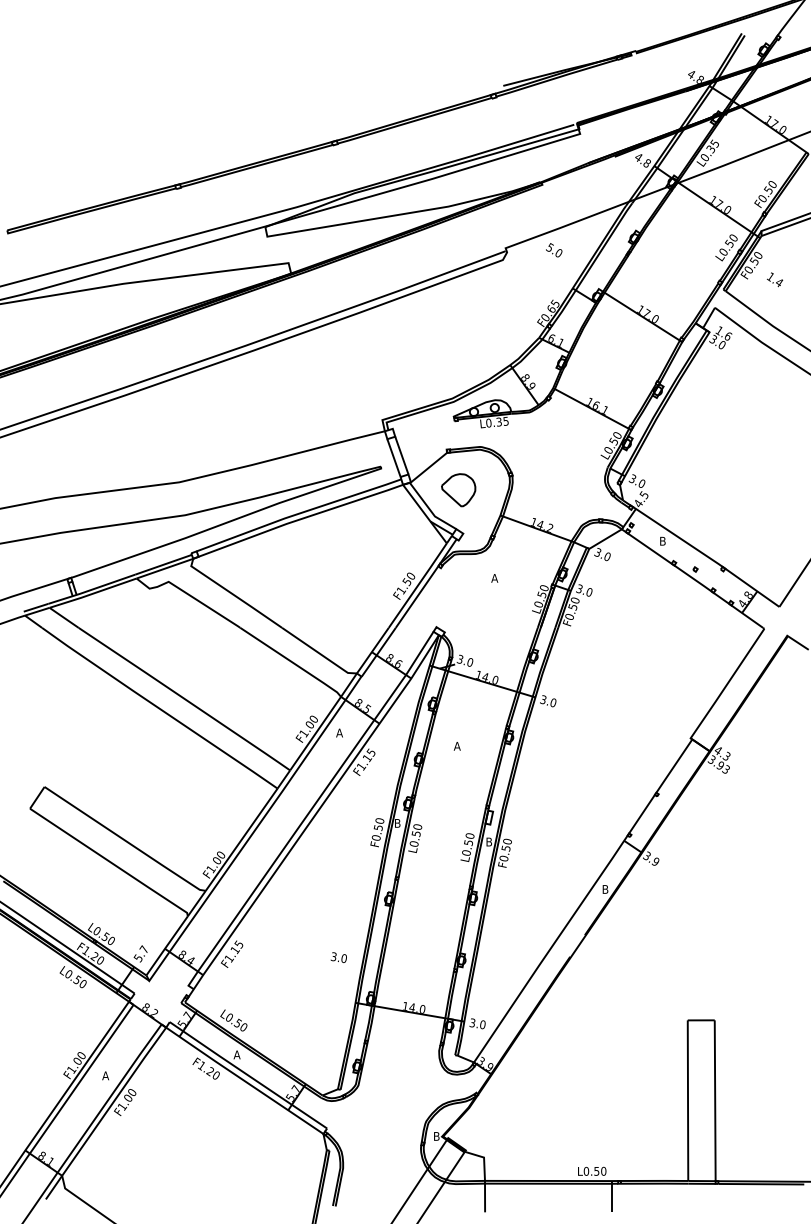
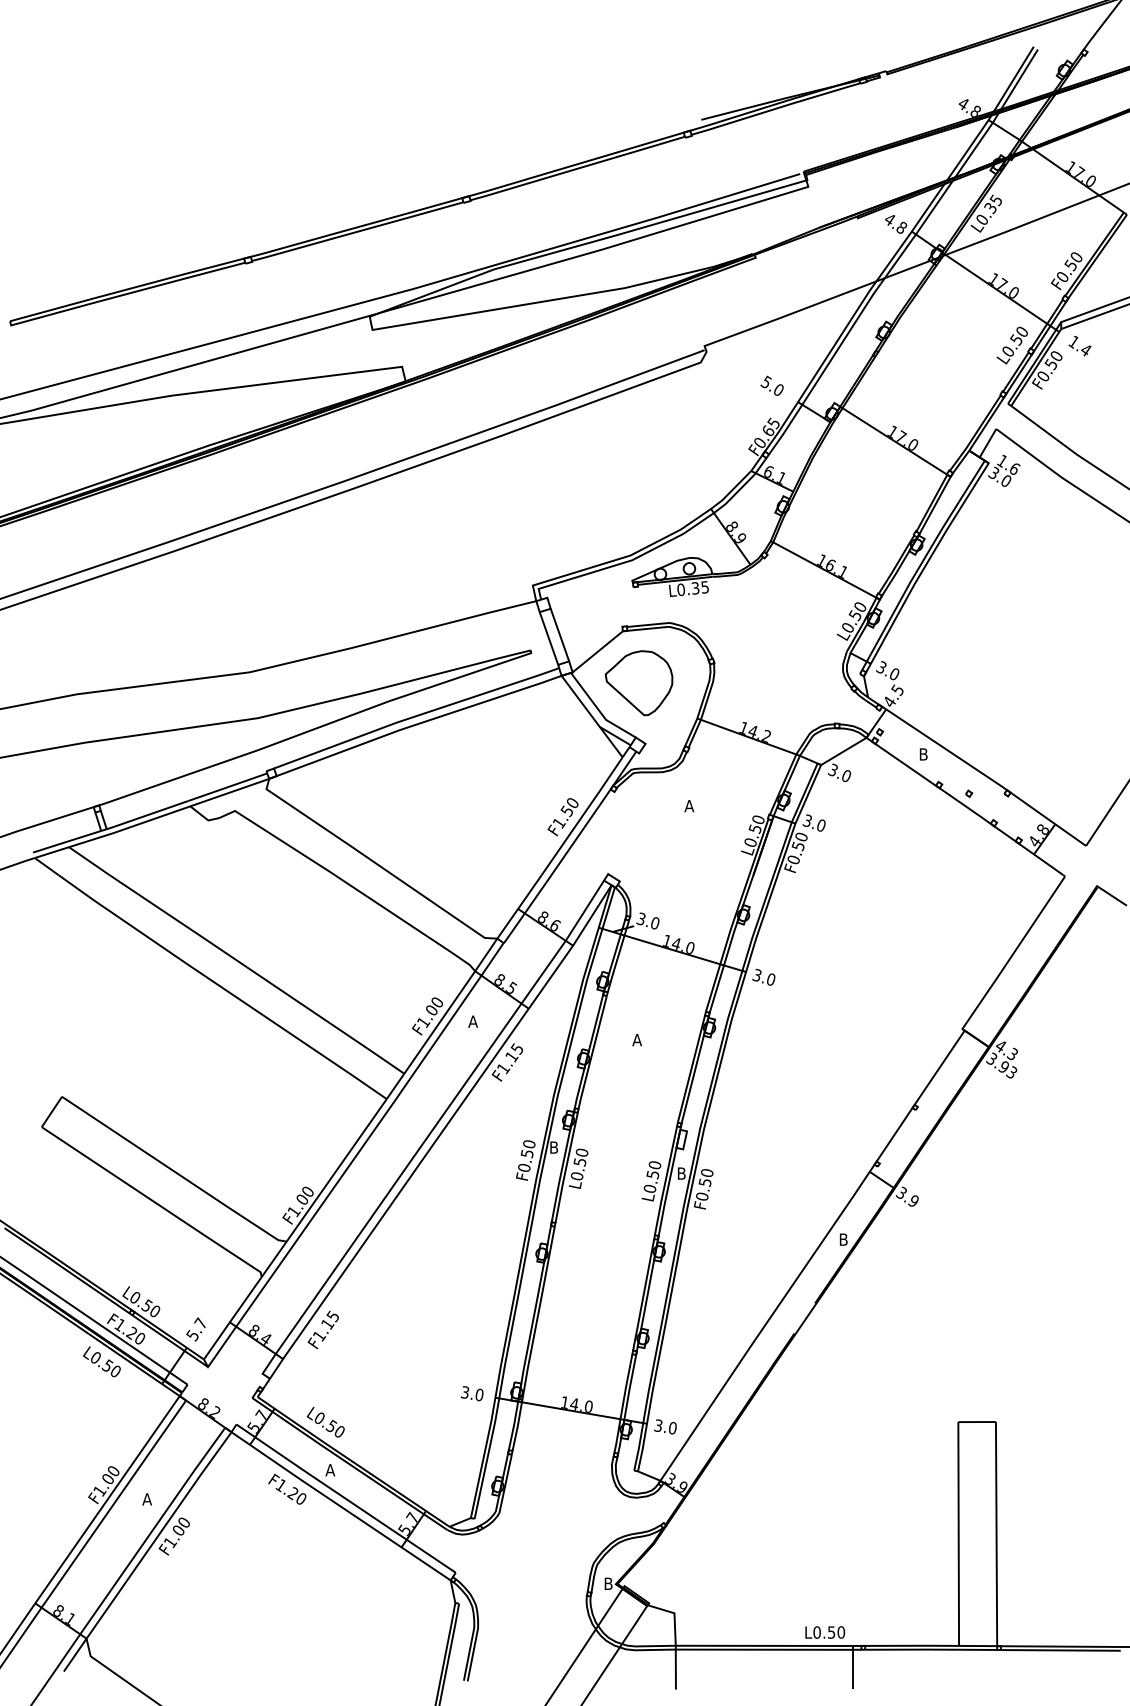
text: (553, 249) -> (771, 385), moved
text: (774, 280) -> (1079, 346), moved
part: (458, 490) -> (638, 683), size x1.43
text: (338, 957) -> (471, 1393), moved

